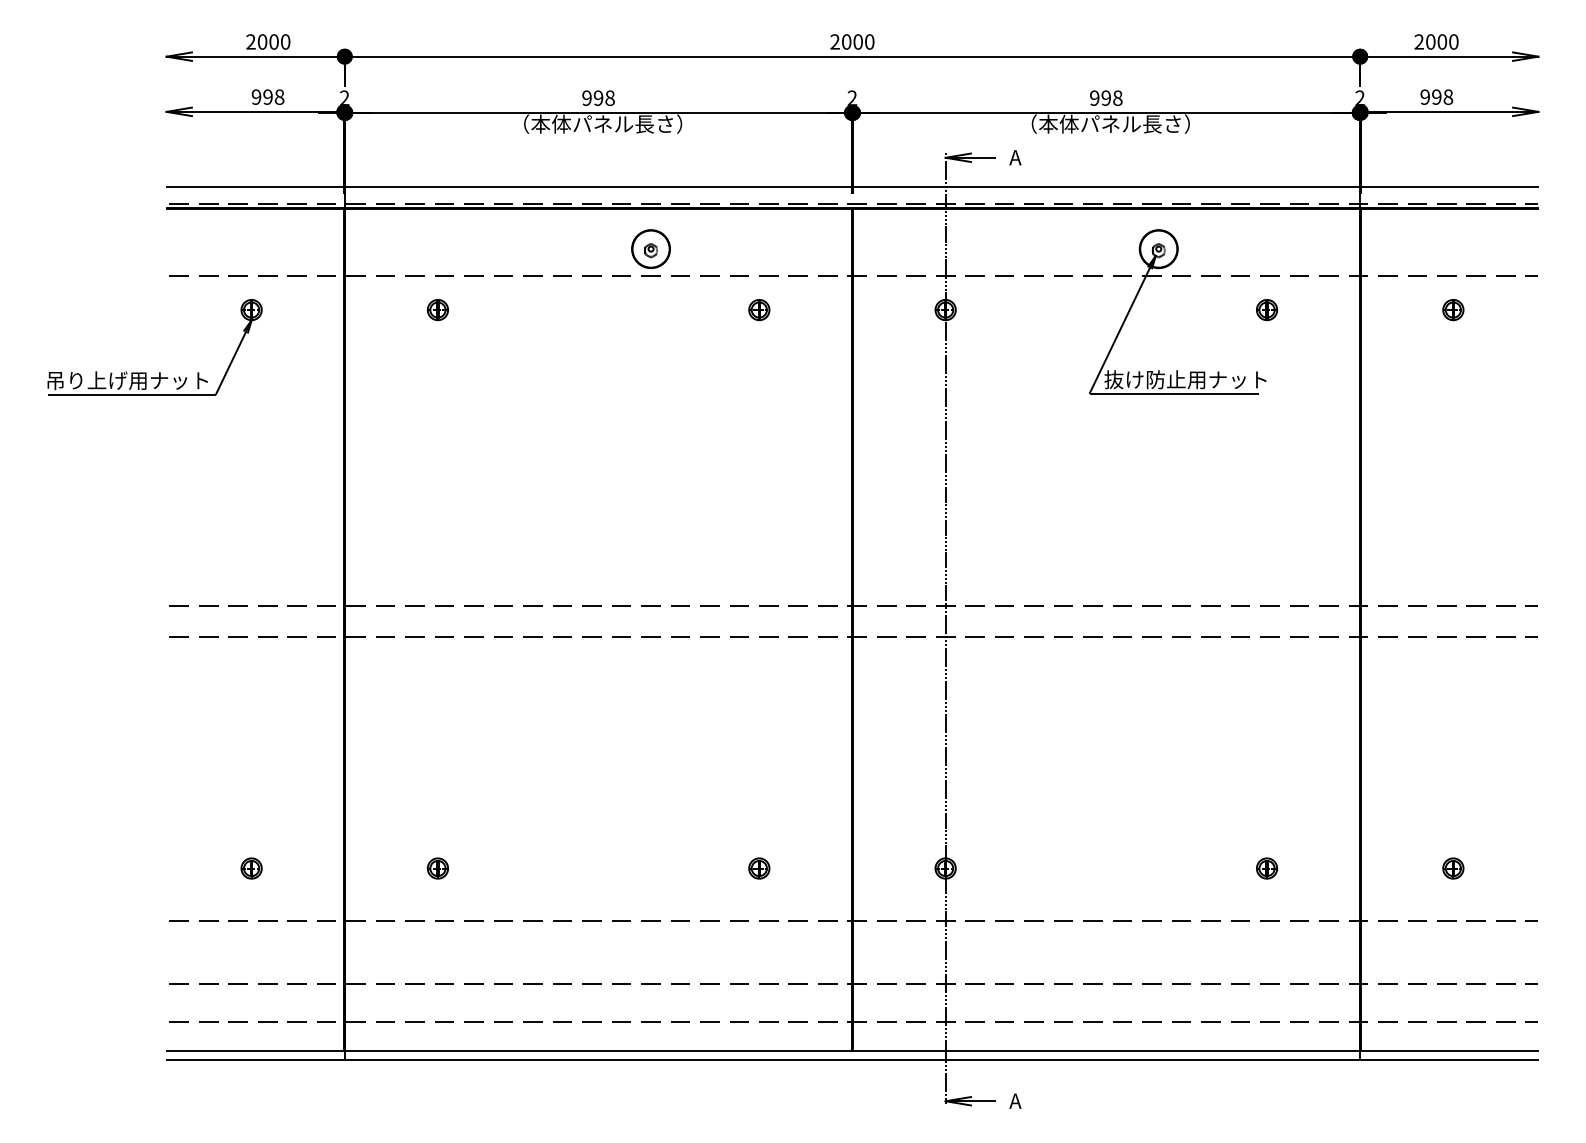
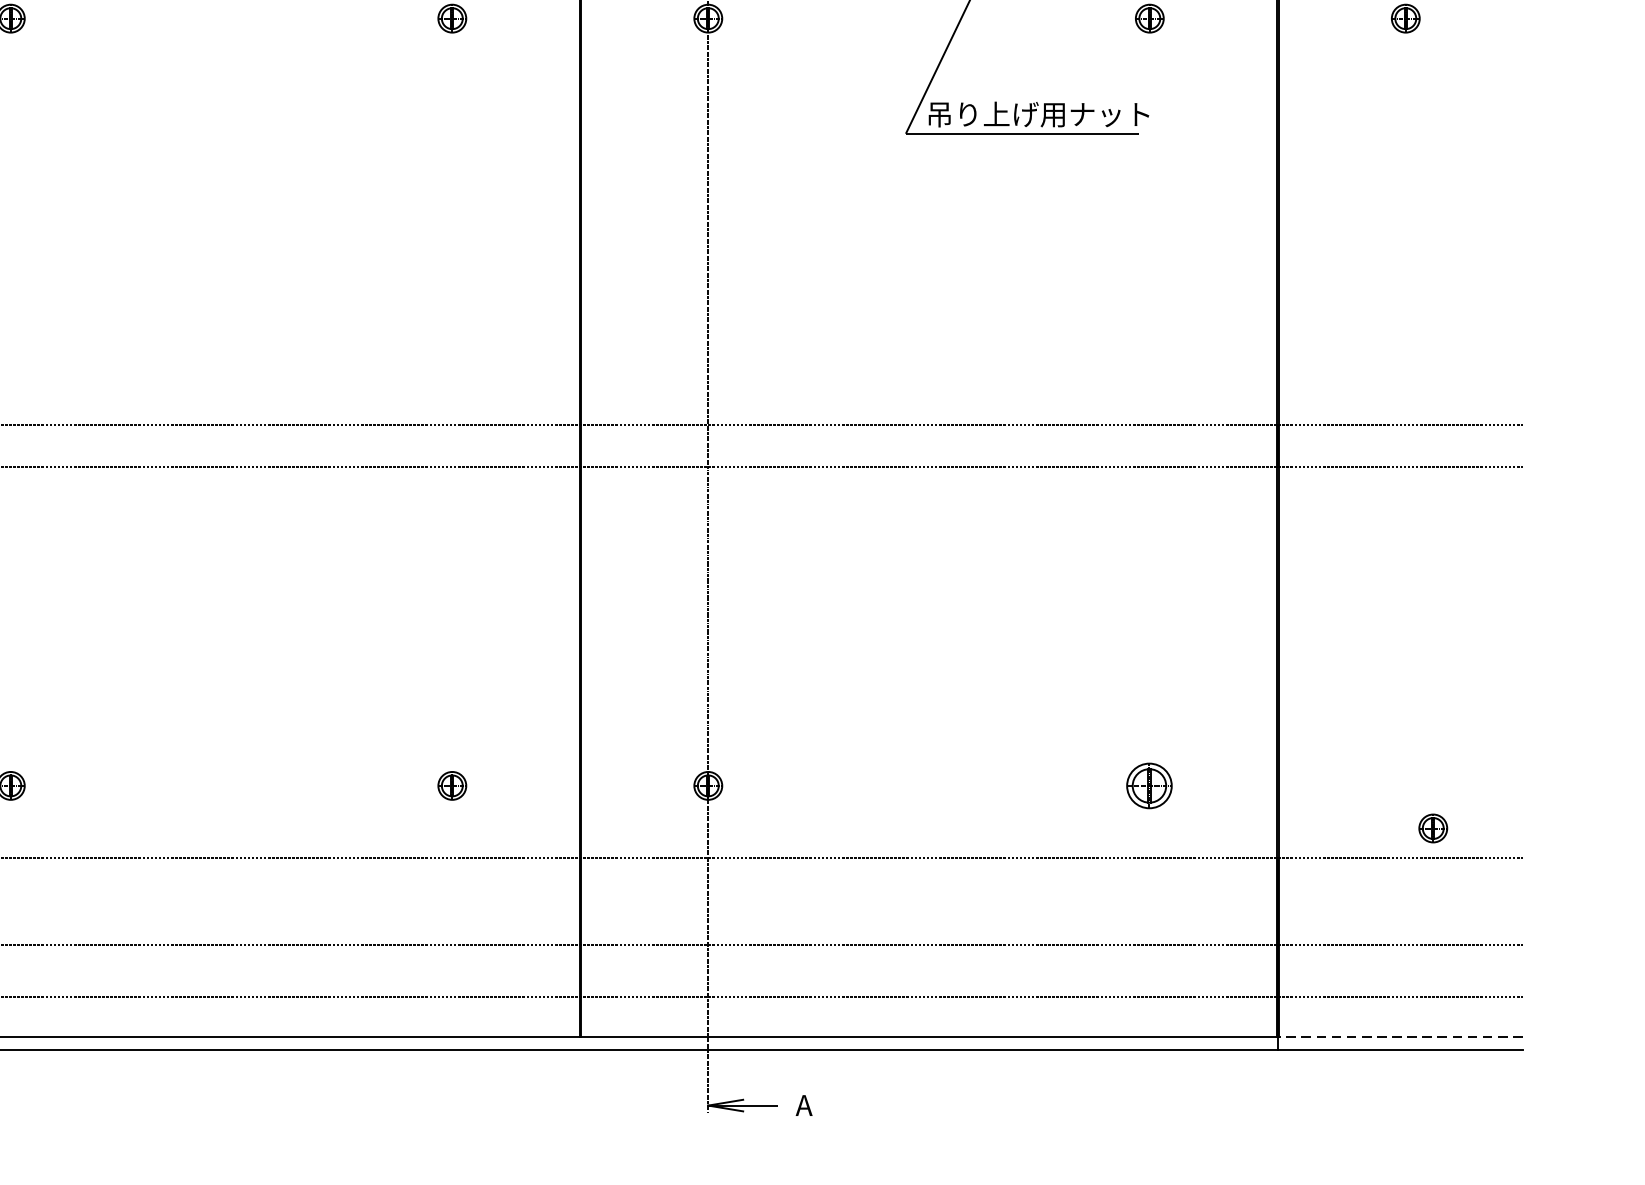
text: (1145, 379) -> (982, 114), 抜け防止用ナット -> 吊り上げ用ナット
part: (1267, 868) -> (1150, 785), size x1.6
part: (1453, 868) -> (1433, 828), moved
line: (1449, 1051) -> (1400, 1037), solid -> dashed

